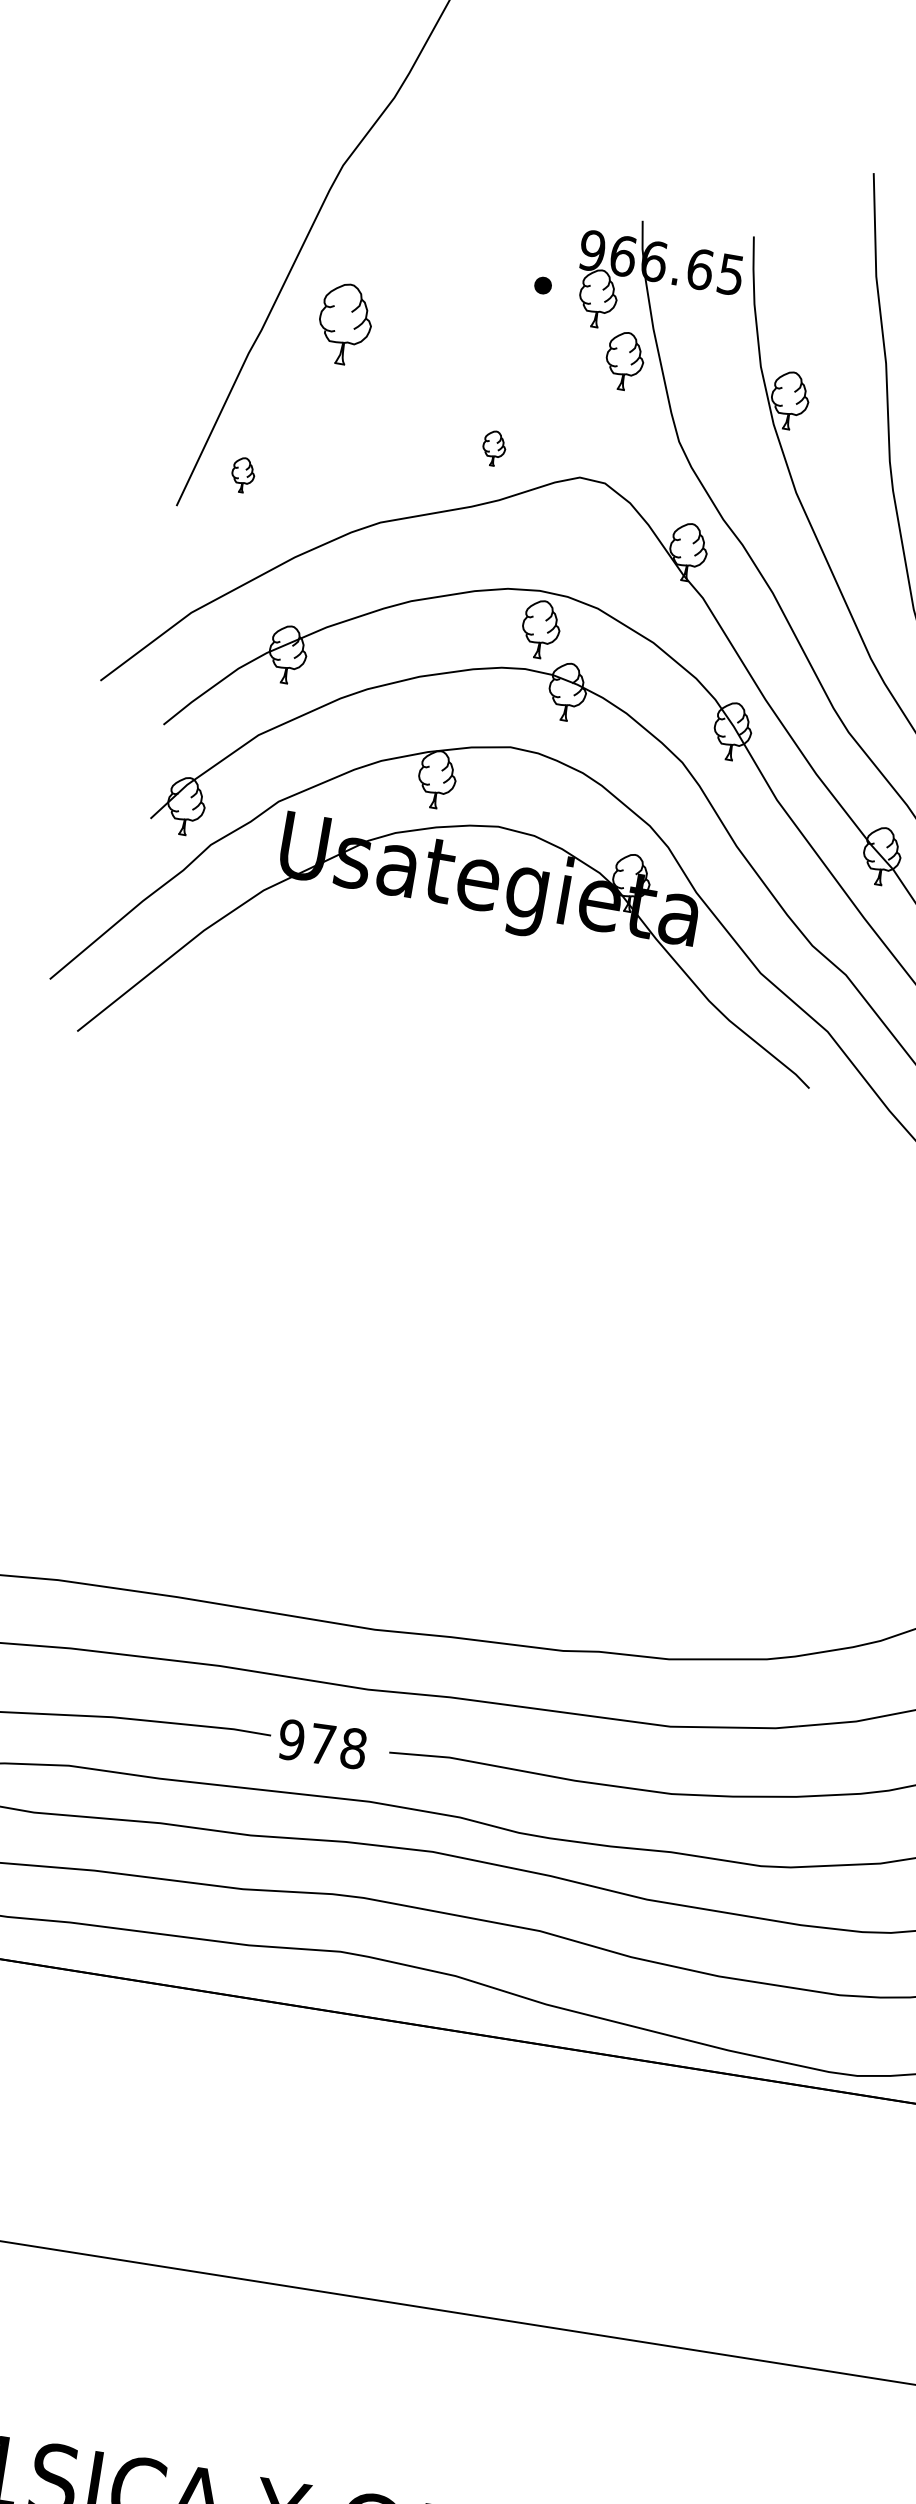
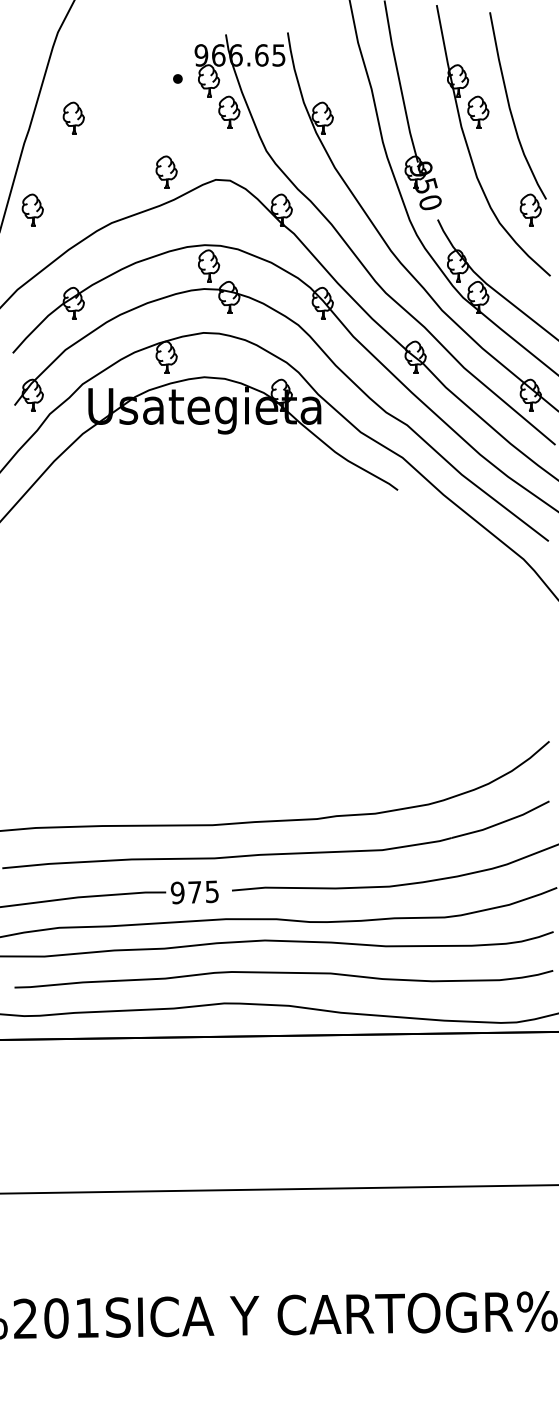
part: (344, 322) -> (73, 117), size x0.71
part: (494, 447) -> (166, 171), size x1.67
part: (243, 473) -> (32, 209), size x1.67
text: (354, 1748) -> (212, 891), 978 -> 975

